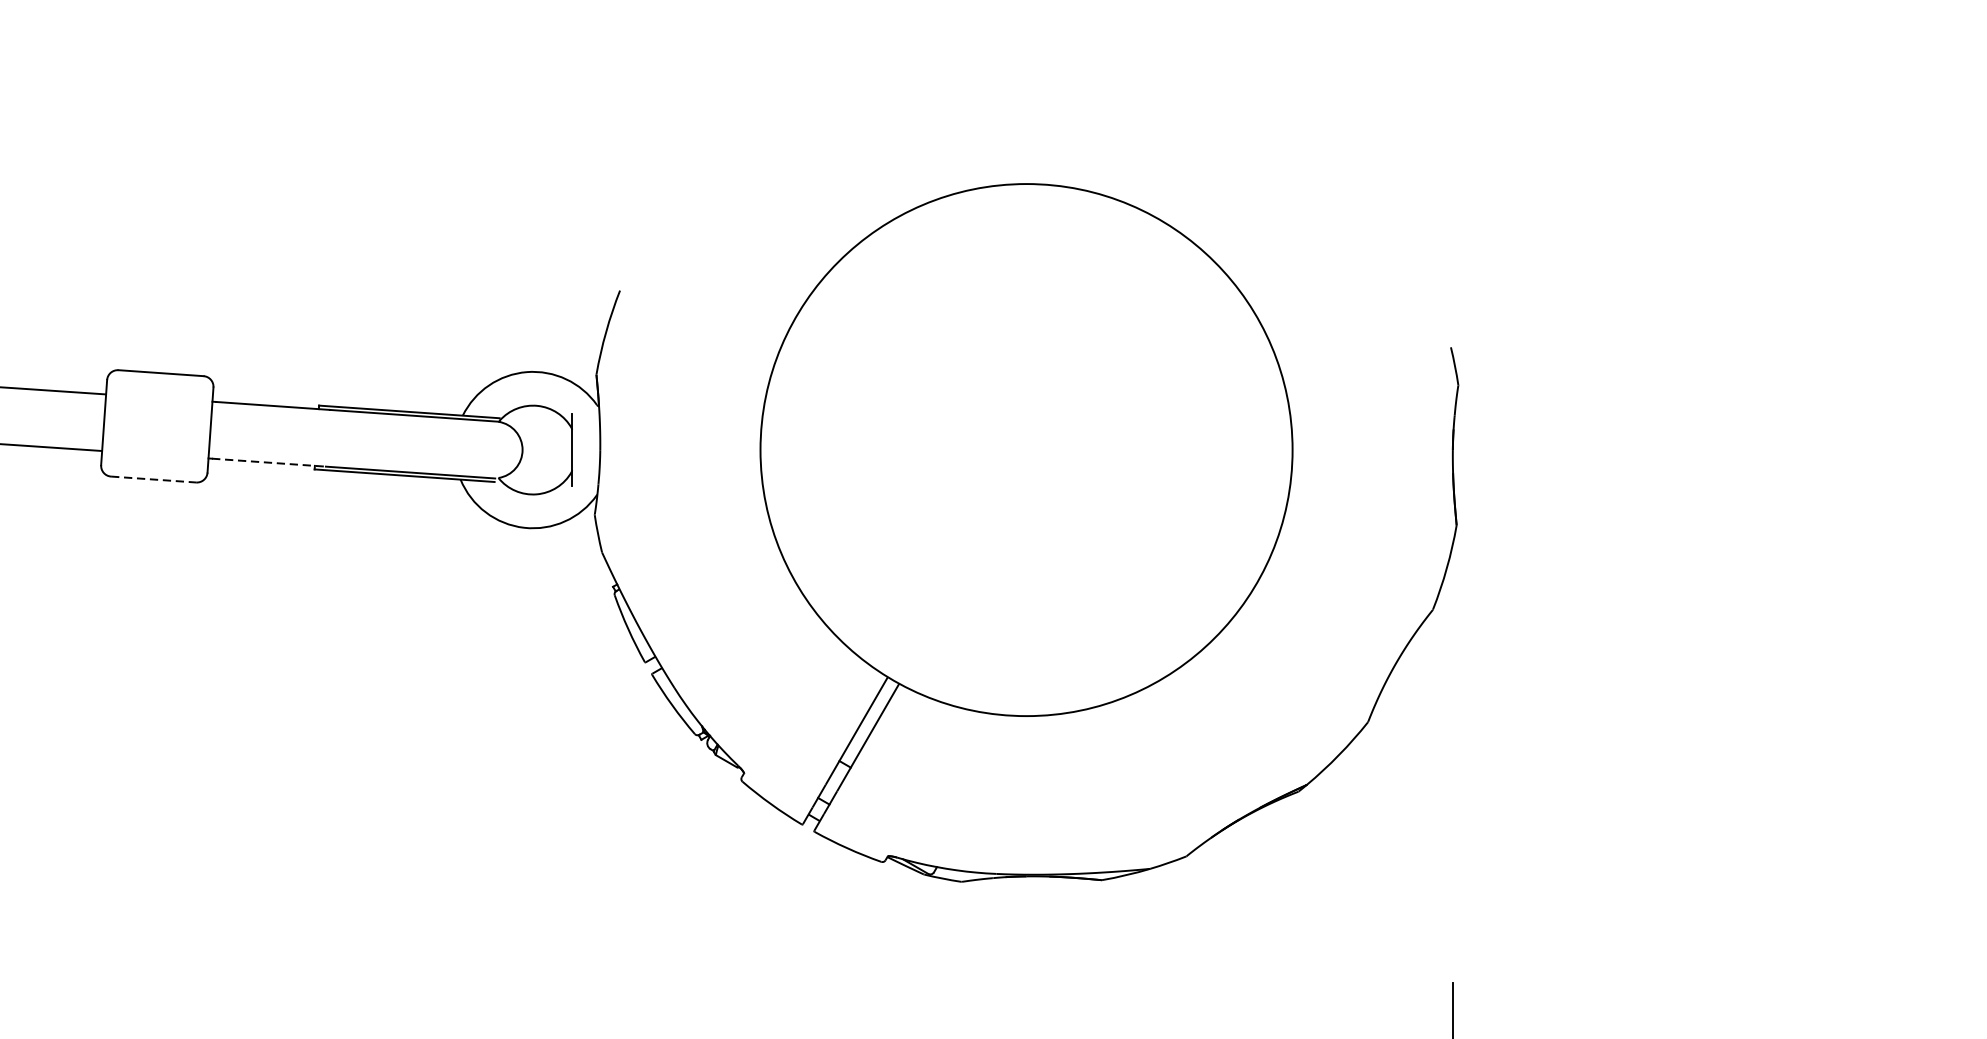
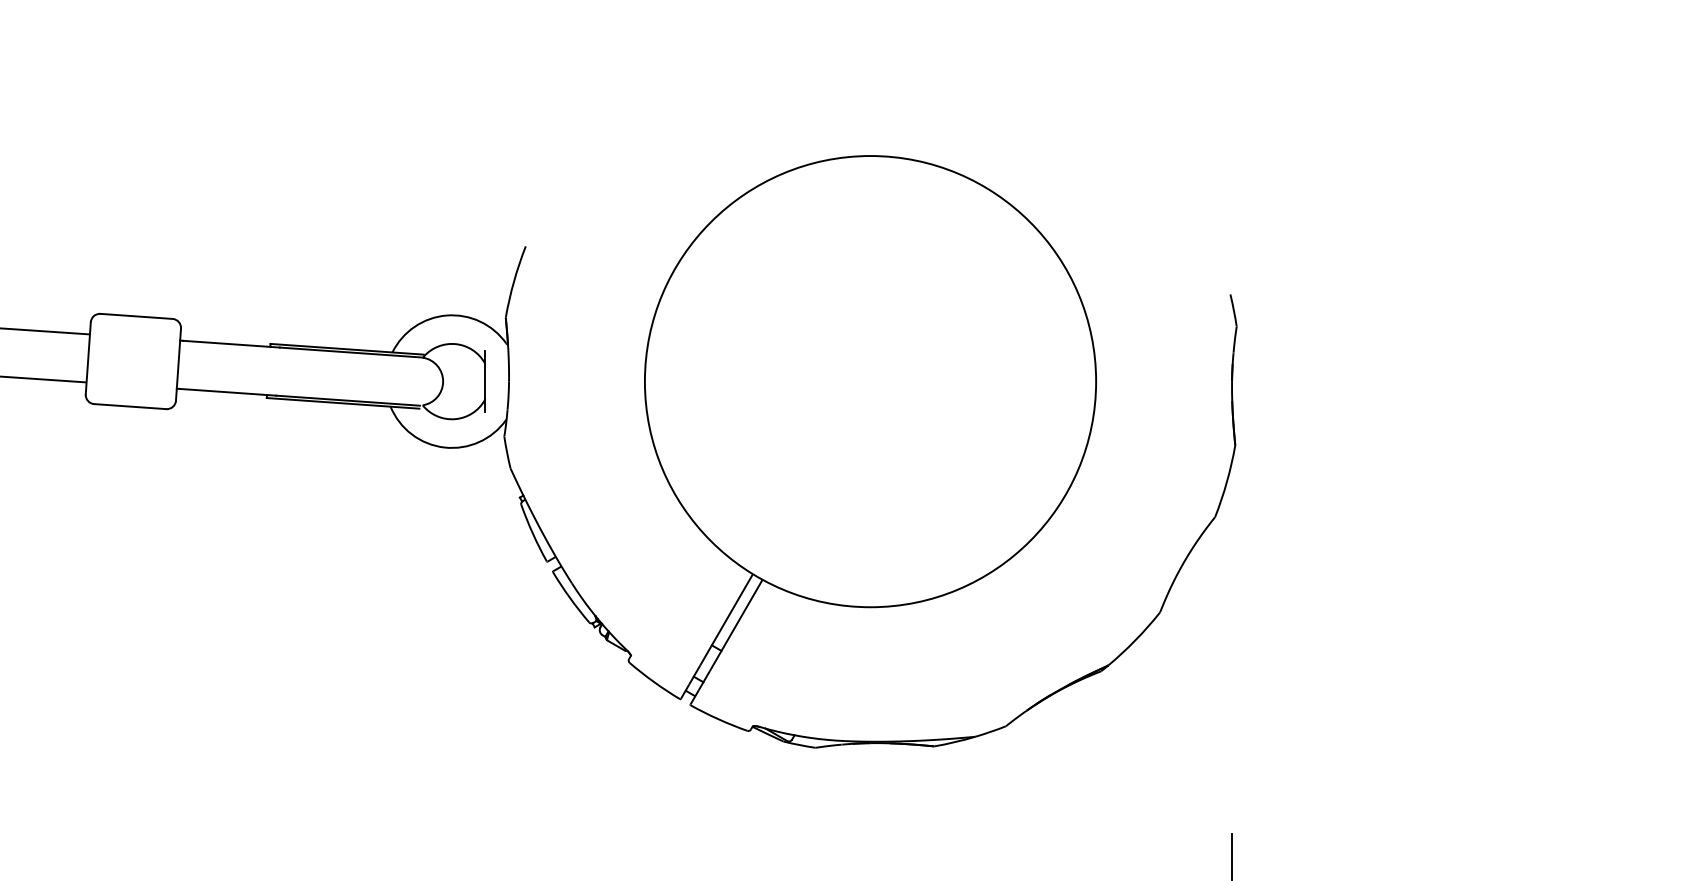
line: (269, 462) -> (228, 392), dashed -> solid
line: (153, 479) -> (130, 406), dashed -> solid

